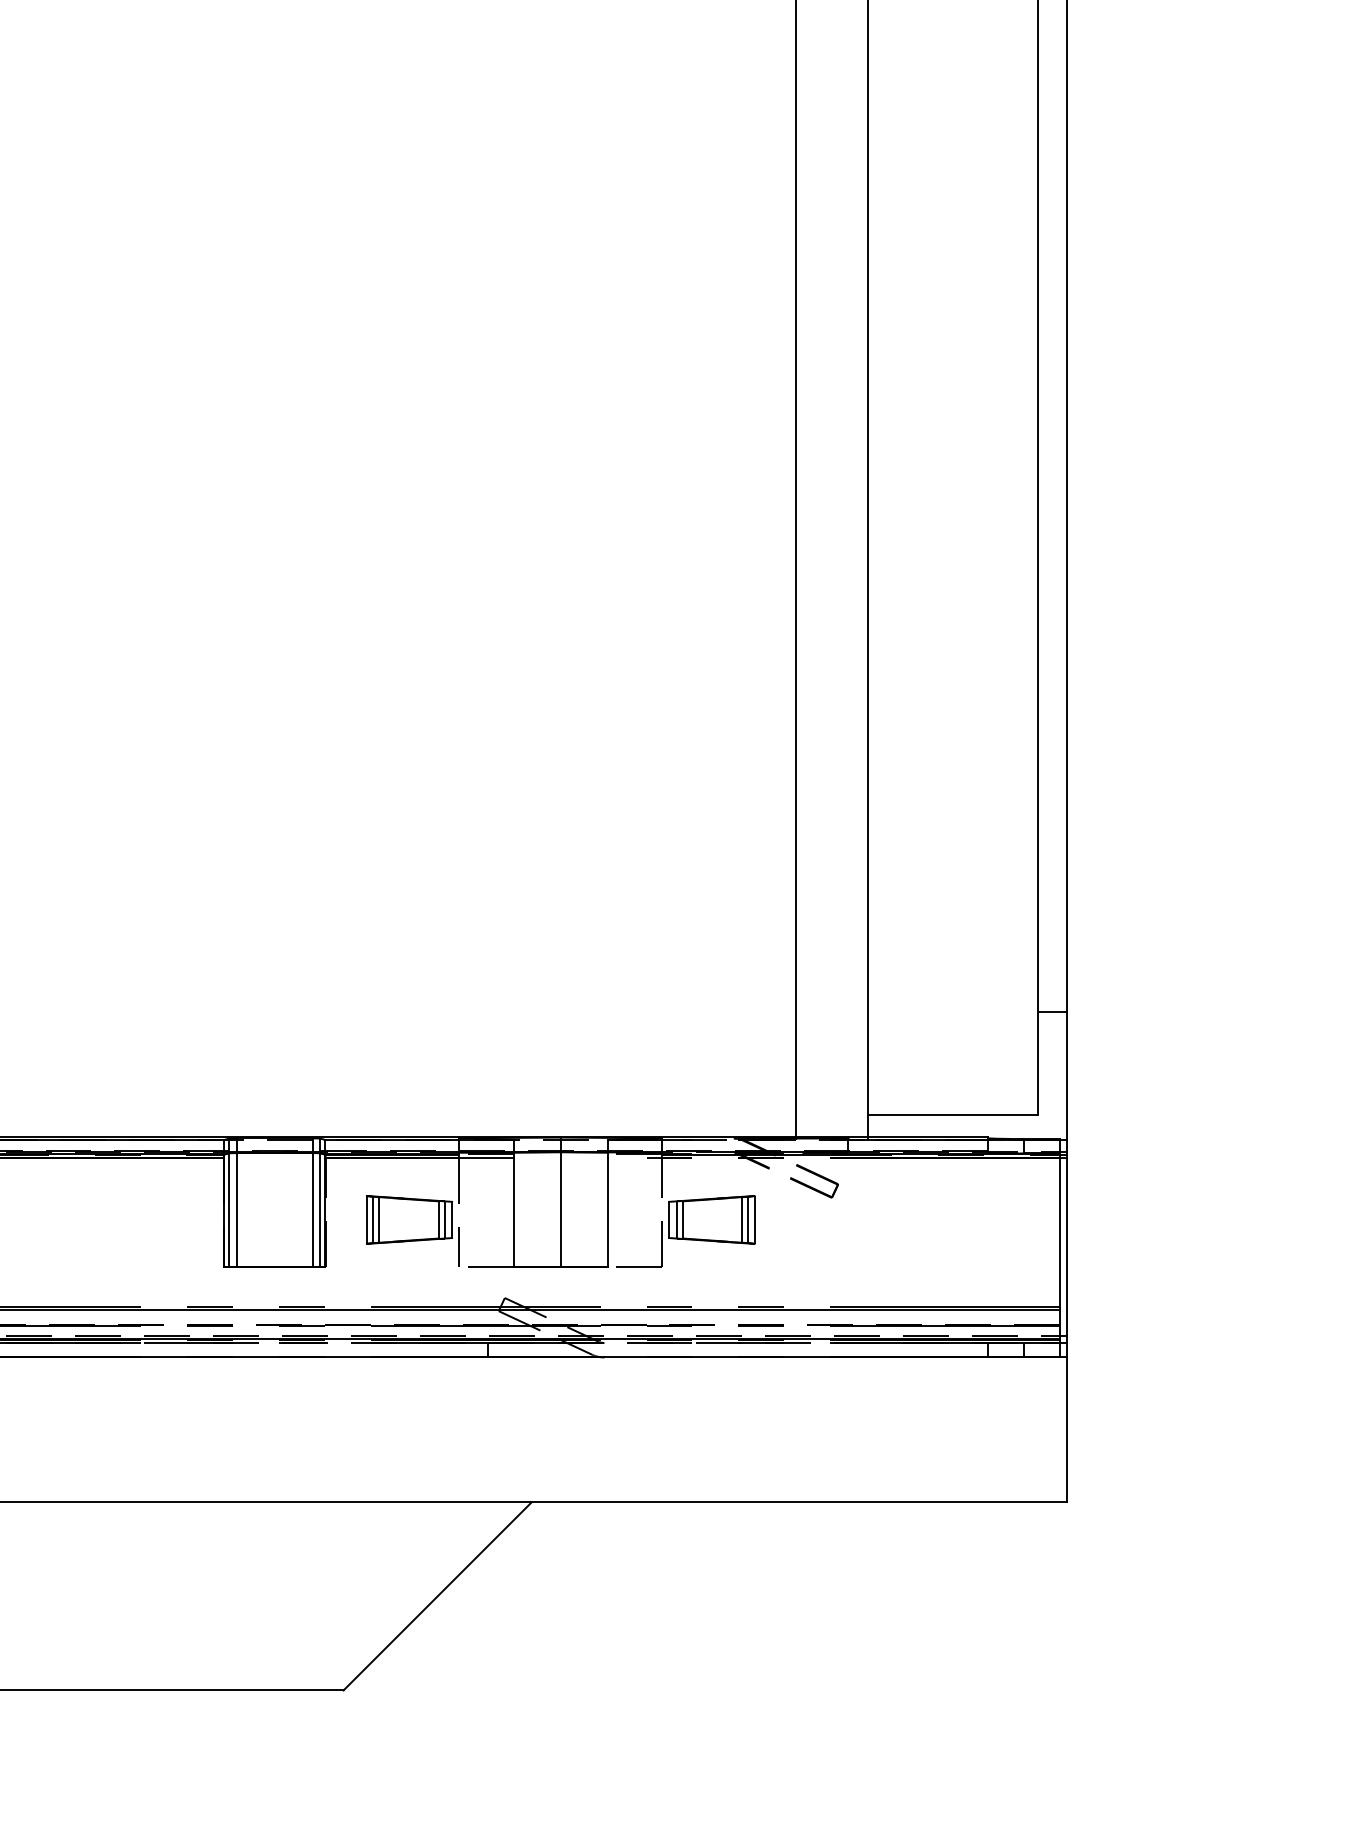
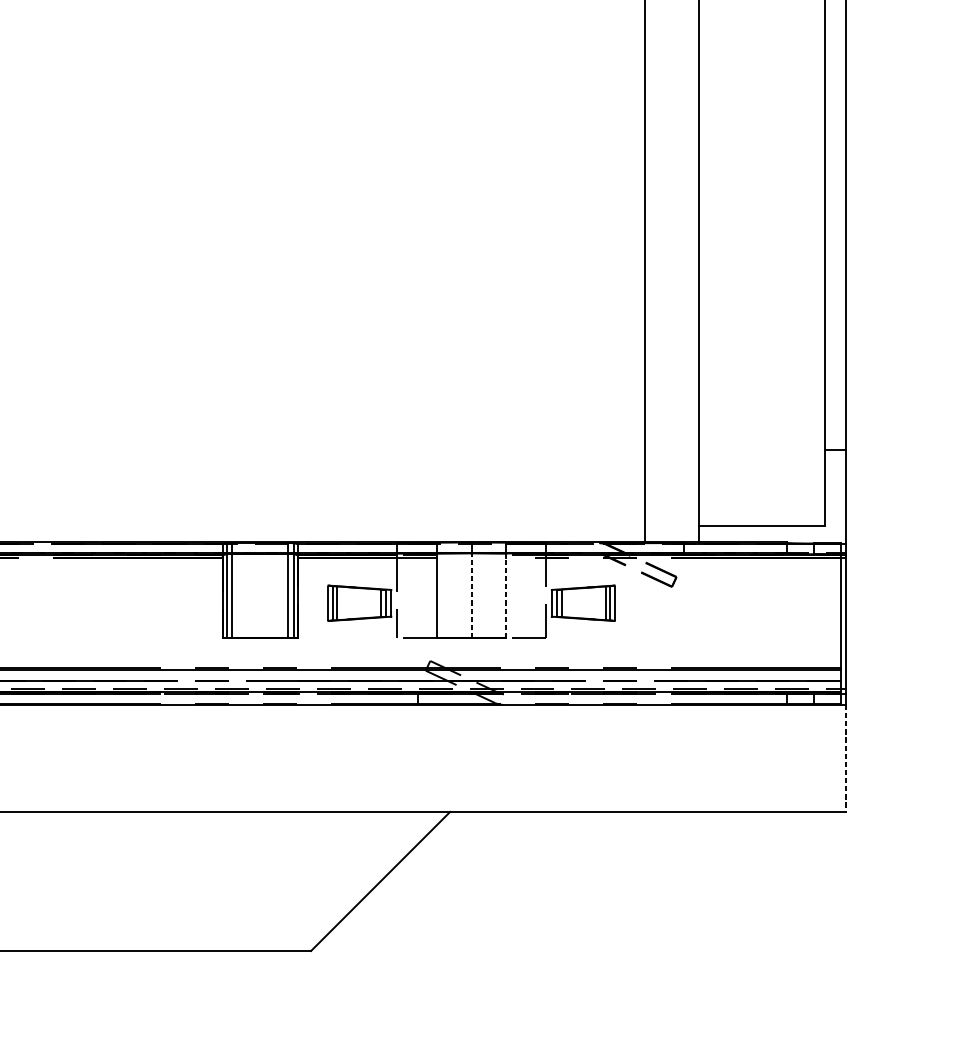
line: (560, 1209) -> (471, 595), solid -> dashed
line: (607, 1212) -> (506, 597), solid -> dashed
line: (1067, 1430) -> (846, 758), solid -> dashed

